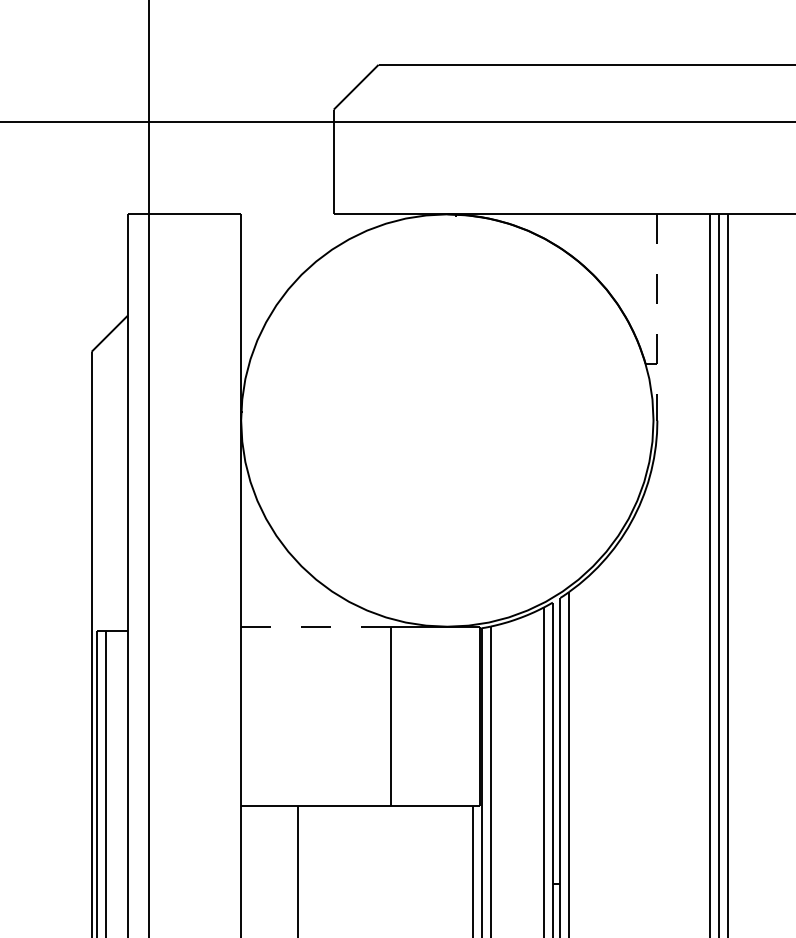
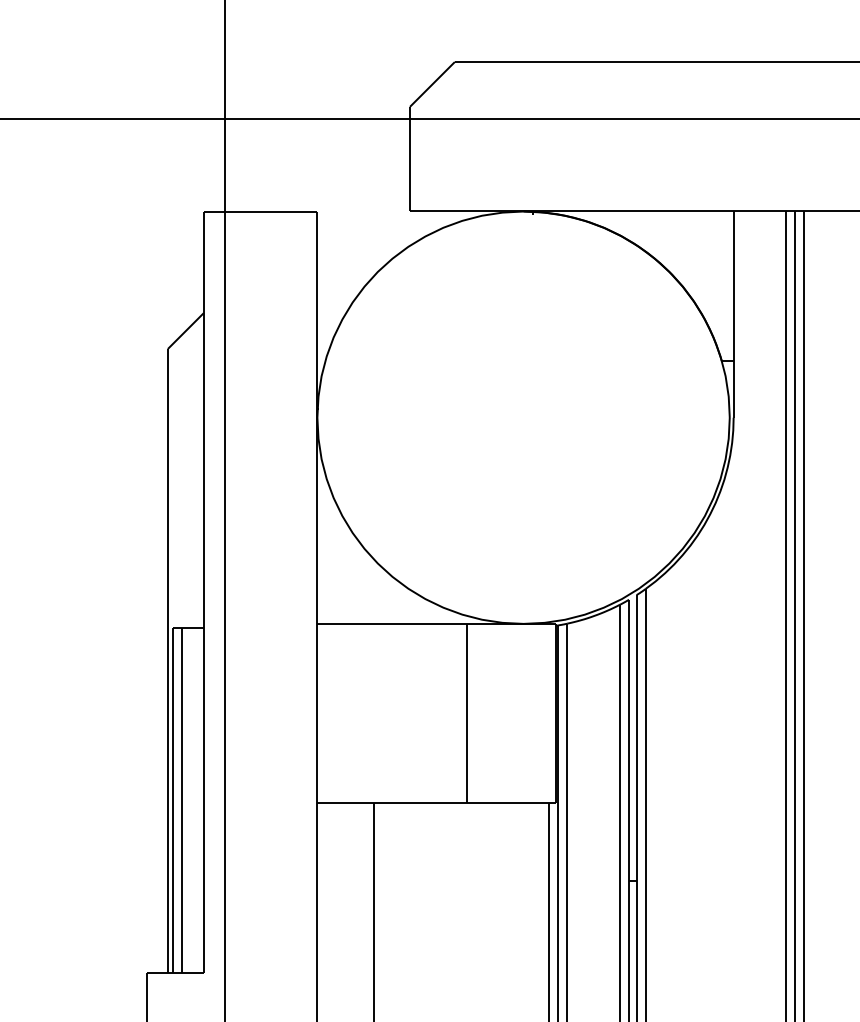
line: (657, 318) -> (733, 315), dashed -> solid
line: (316, 626) -> (392, 623), dashed -> solid

